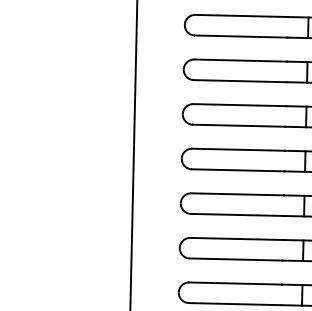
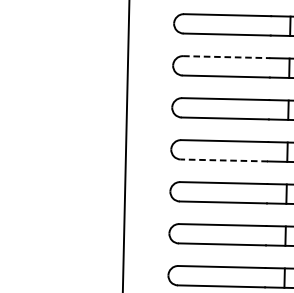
line: (241, 60) -> (227, 57), solid -> dashed
line: (237, 170) -> (223, 160), solid -> dashed

